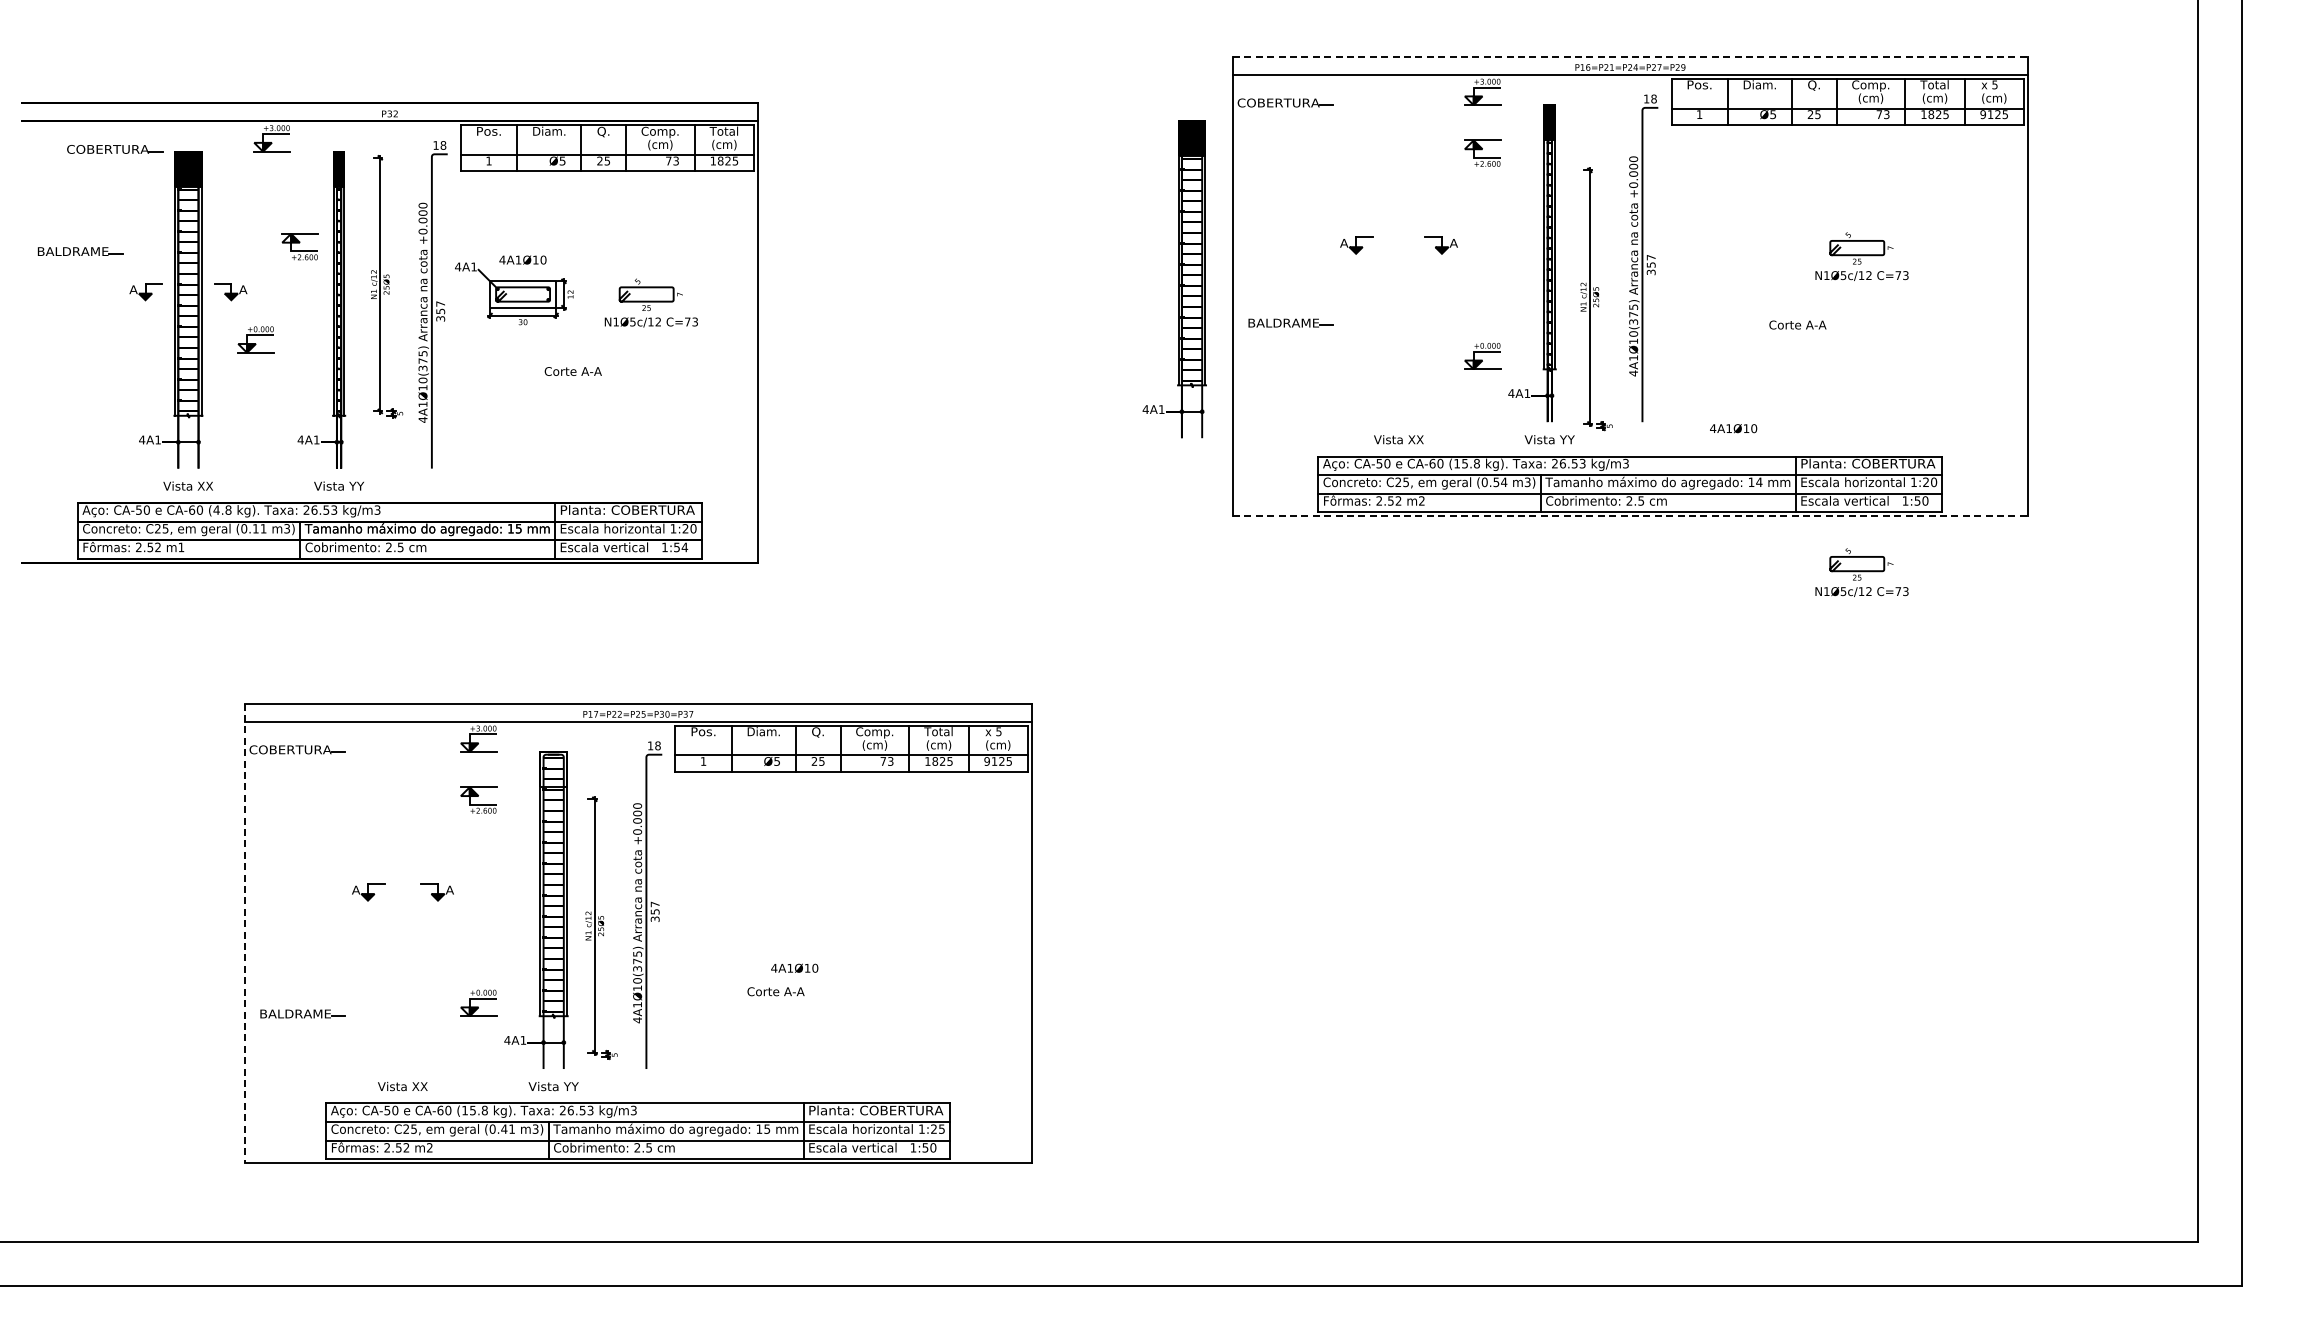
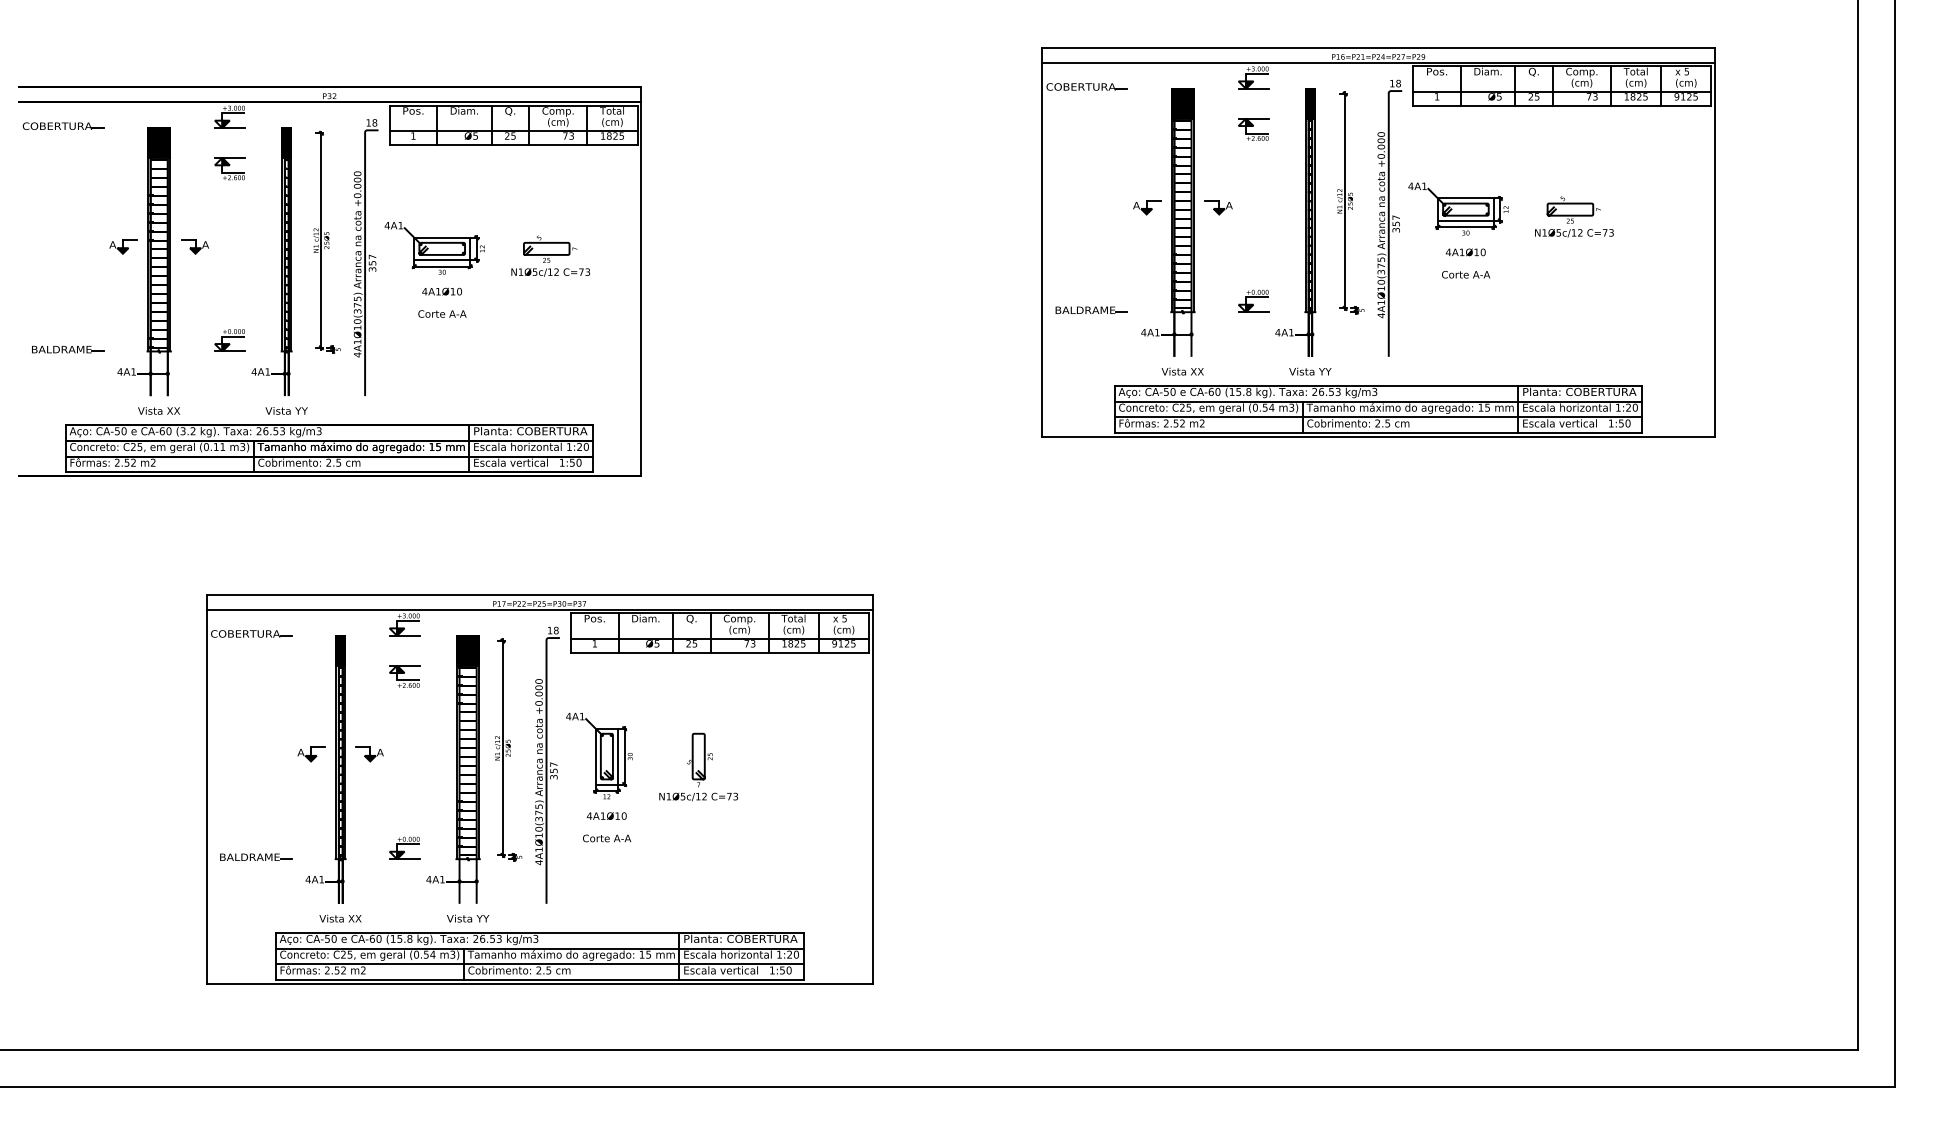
line: (1630, 56) -> (1378, 47), dashed -> solid
part: (115, 149) -> (63, 126), moved
part: (299, 246) -> (229, 168), moved
part: (1724, 247) -> (1458, 209), added
part: (80, 251) -> (67, 349), moved
text: (522, 259) -> (441, 291), moved
part: (1174, 279) -> (1168, 222), moved
part: (1596, 299) -> (1350, 203), moved
part: (1290, 322) -> (1091, 309), moved
text: (1797, 324) -> (1465, 274), moved
part: (255, 339) -> (229, 340), moved
text: (572, 371) -> (441, 314), moved
text: (1733, 428) -> (1465, 252), moved
text: (1759, 482) -> (1487, 407), 14 -> 15
text: (222, 509) -> (188, 430), (4.8 -> (3.2
line: (1630, 516) -> (1378, 436), dashed -> solid
text: (180, 546) -> (152, 461), m1 -> m2
text: (684, 547) -> (578, 462), 1:54 -> 1:50
part: (1861, 572) -> (1573, 483), removed
fill: (553, 769) -> (467, 650), added
part: (708, 894) -> (599, 756), added
part: (825, 907) -> (697, 767), added
part: (397, 909) -> (336, 768), added
part: (601, 927) -> (508, 749), moved
line: (244, 933) -> (206, 789), dashed -> solid
text: (794, 967) -> (606, 815), moved
text: (775, 991) -> (606, 838), moved
text: (508, 1128) -> (429, 954), (0.41 -> (0.54
text: (941, 1128) -> (796, 954), 1:25 -> 1:20

